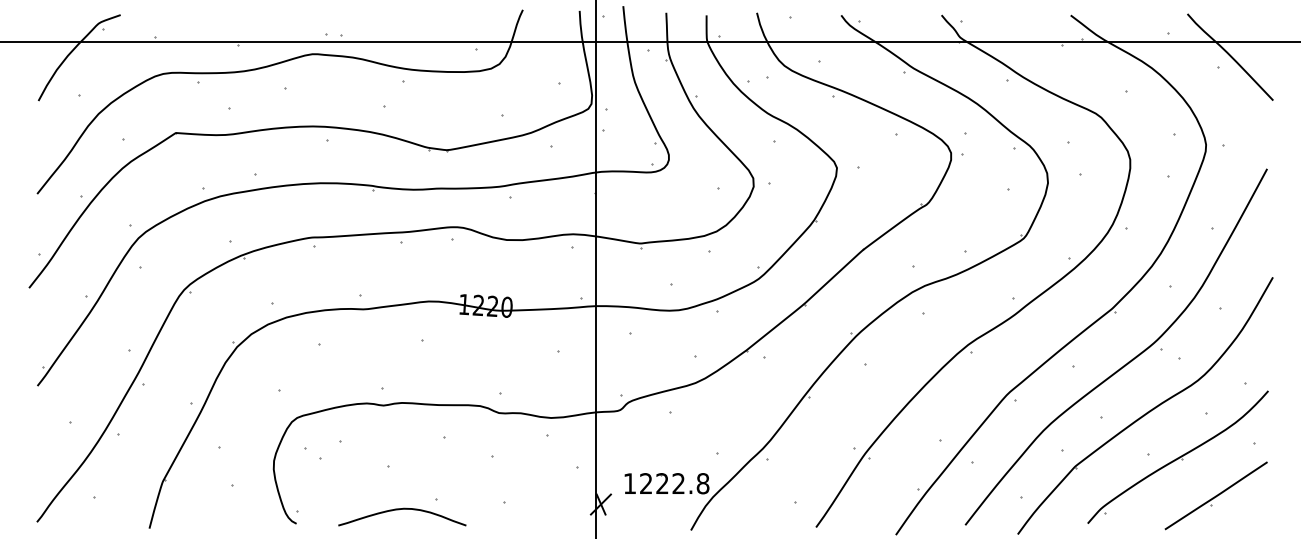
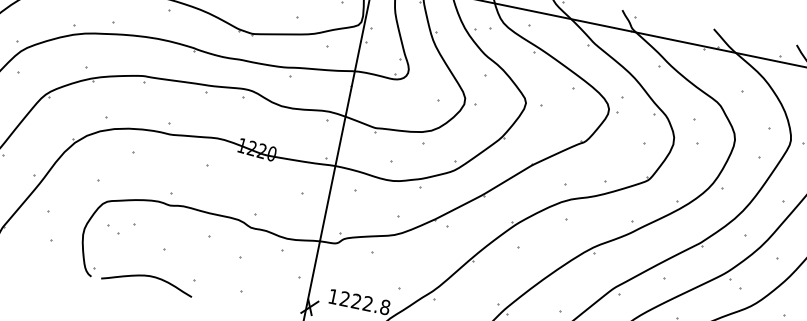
curve: (399, 510) -> (146, 276), moved

